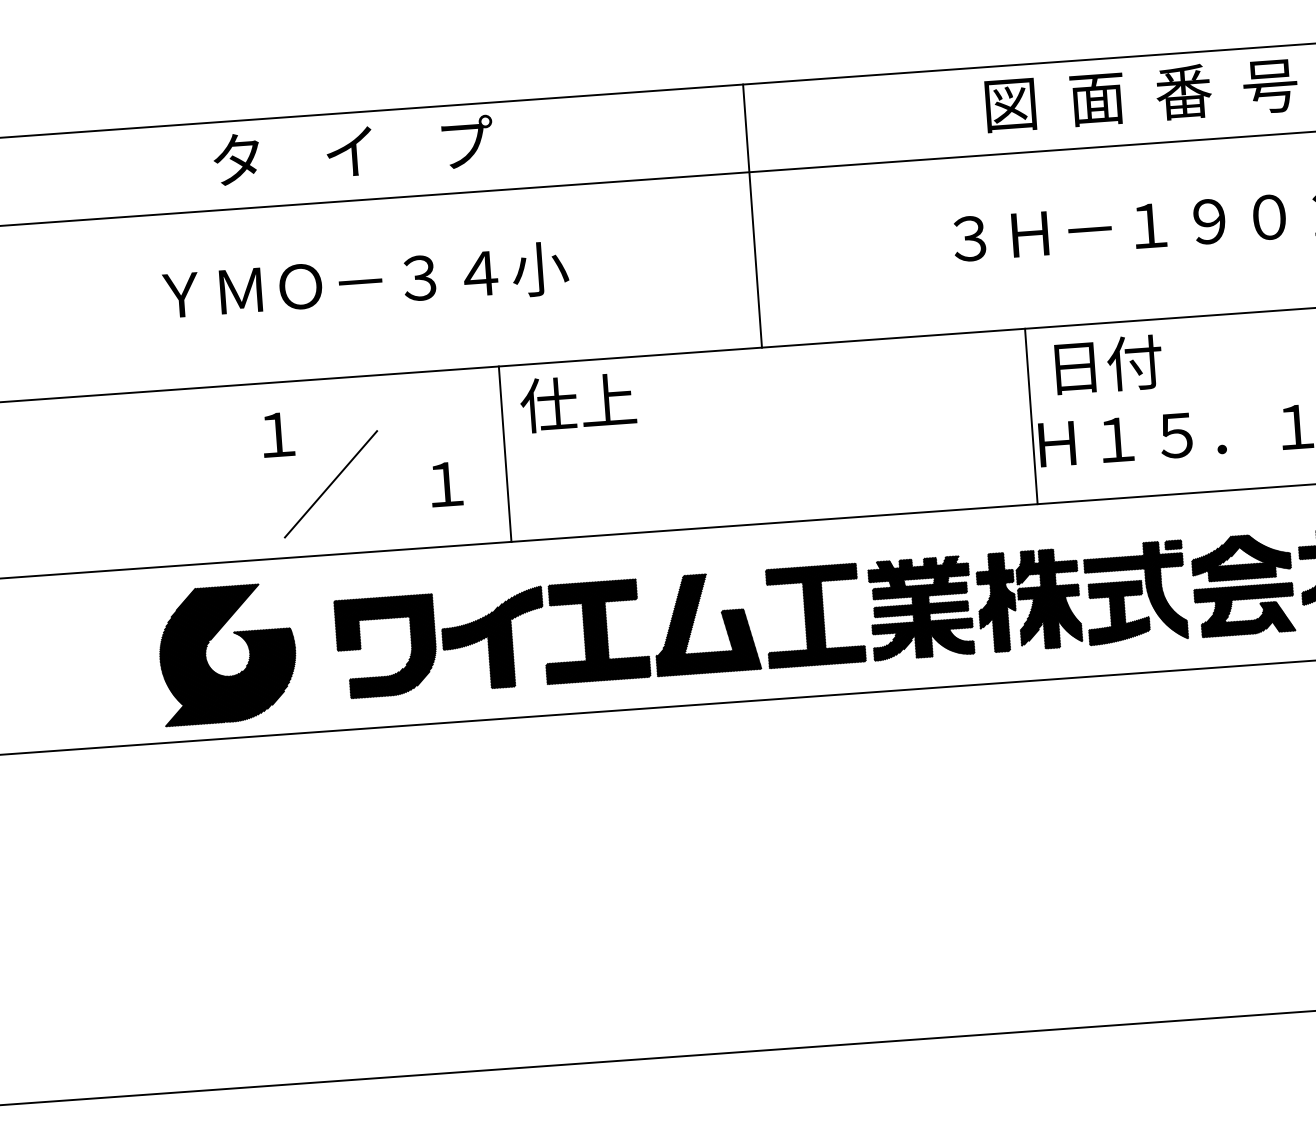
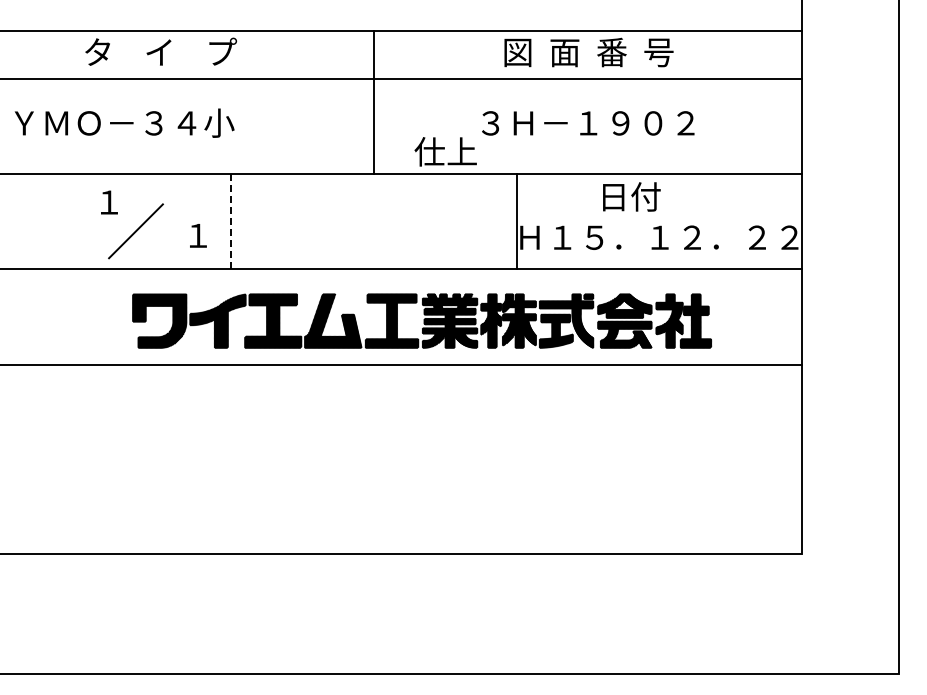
text: (365, 280) -> (124, 122), moved
text: (1108, 364) -> (631, 196), moved
text: (577, 402) -> (445, 151), moved
line: (505, 453) -> (231, 221), solid -> dashed
part: (235, 635) -> (78, 309), removed

